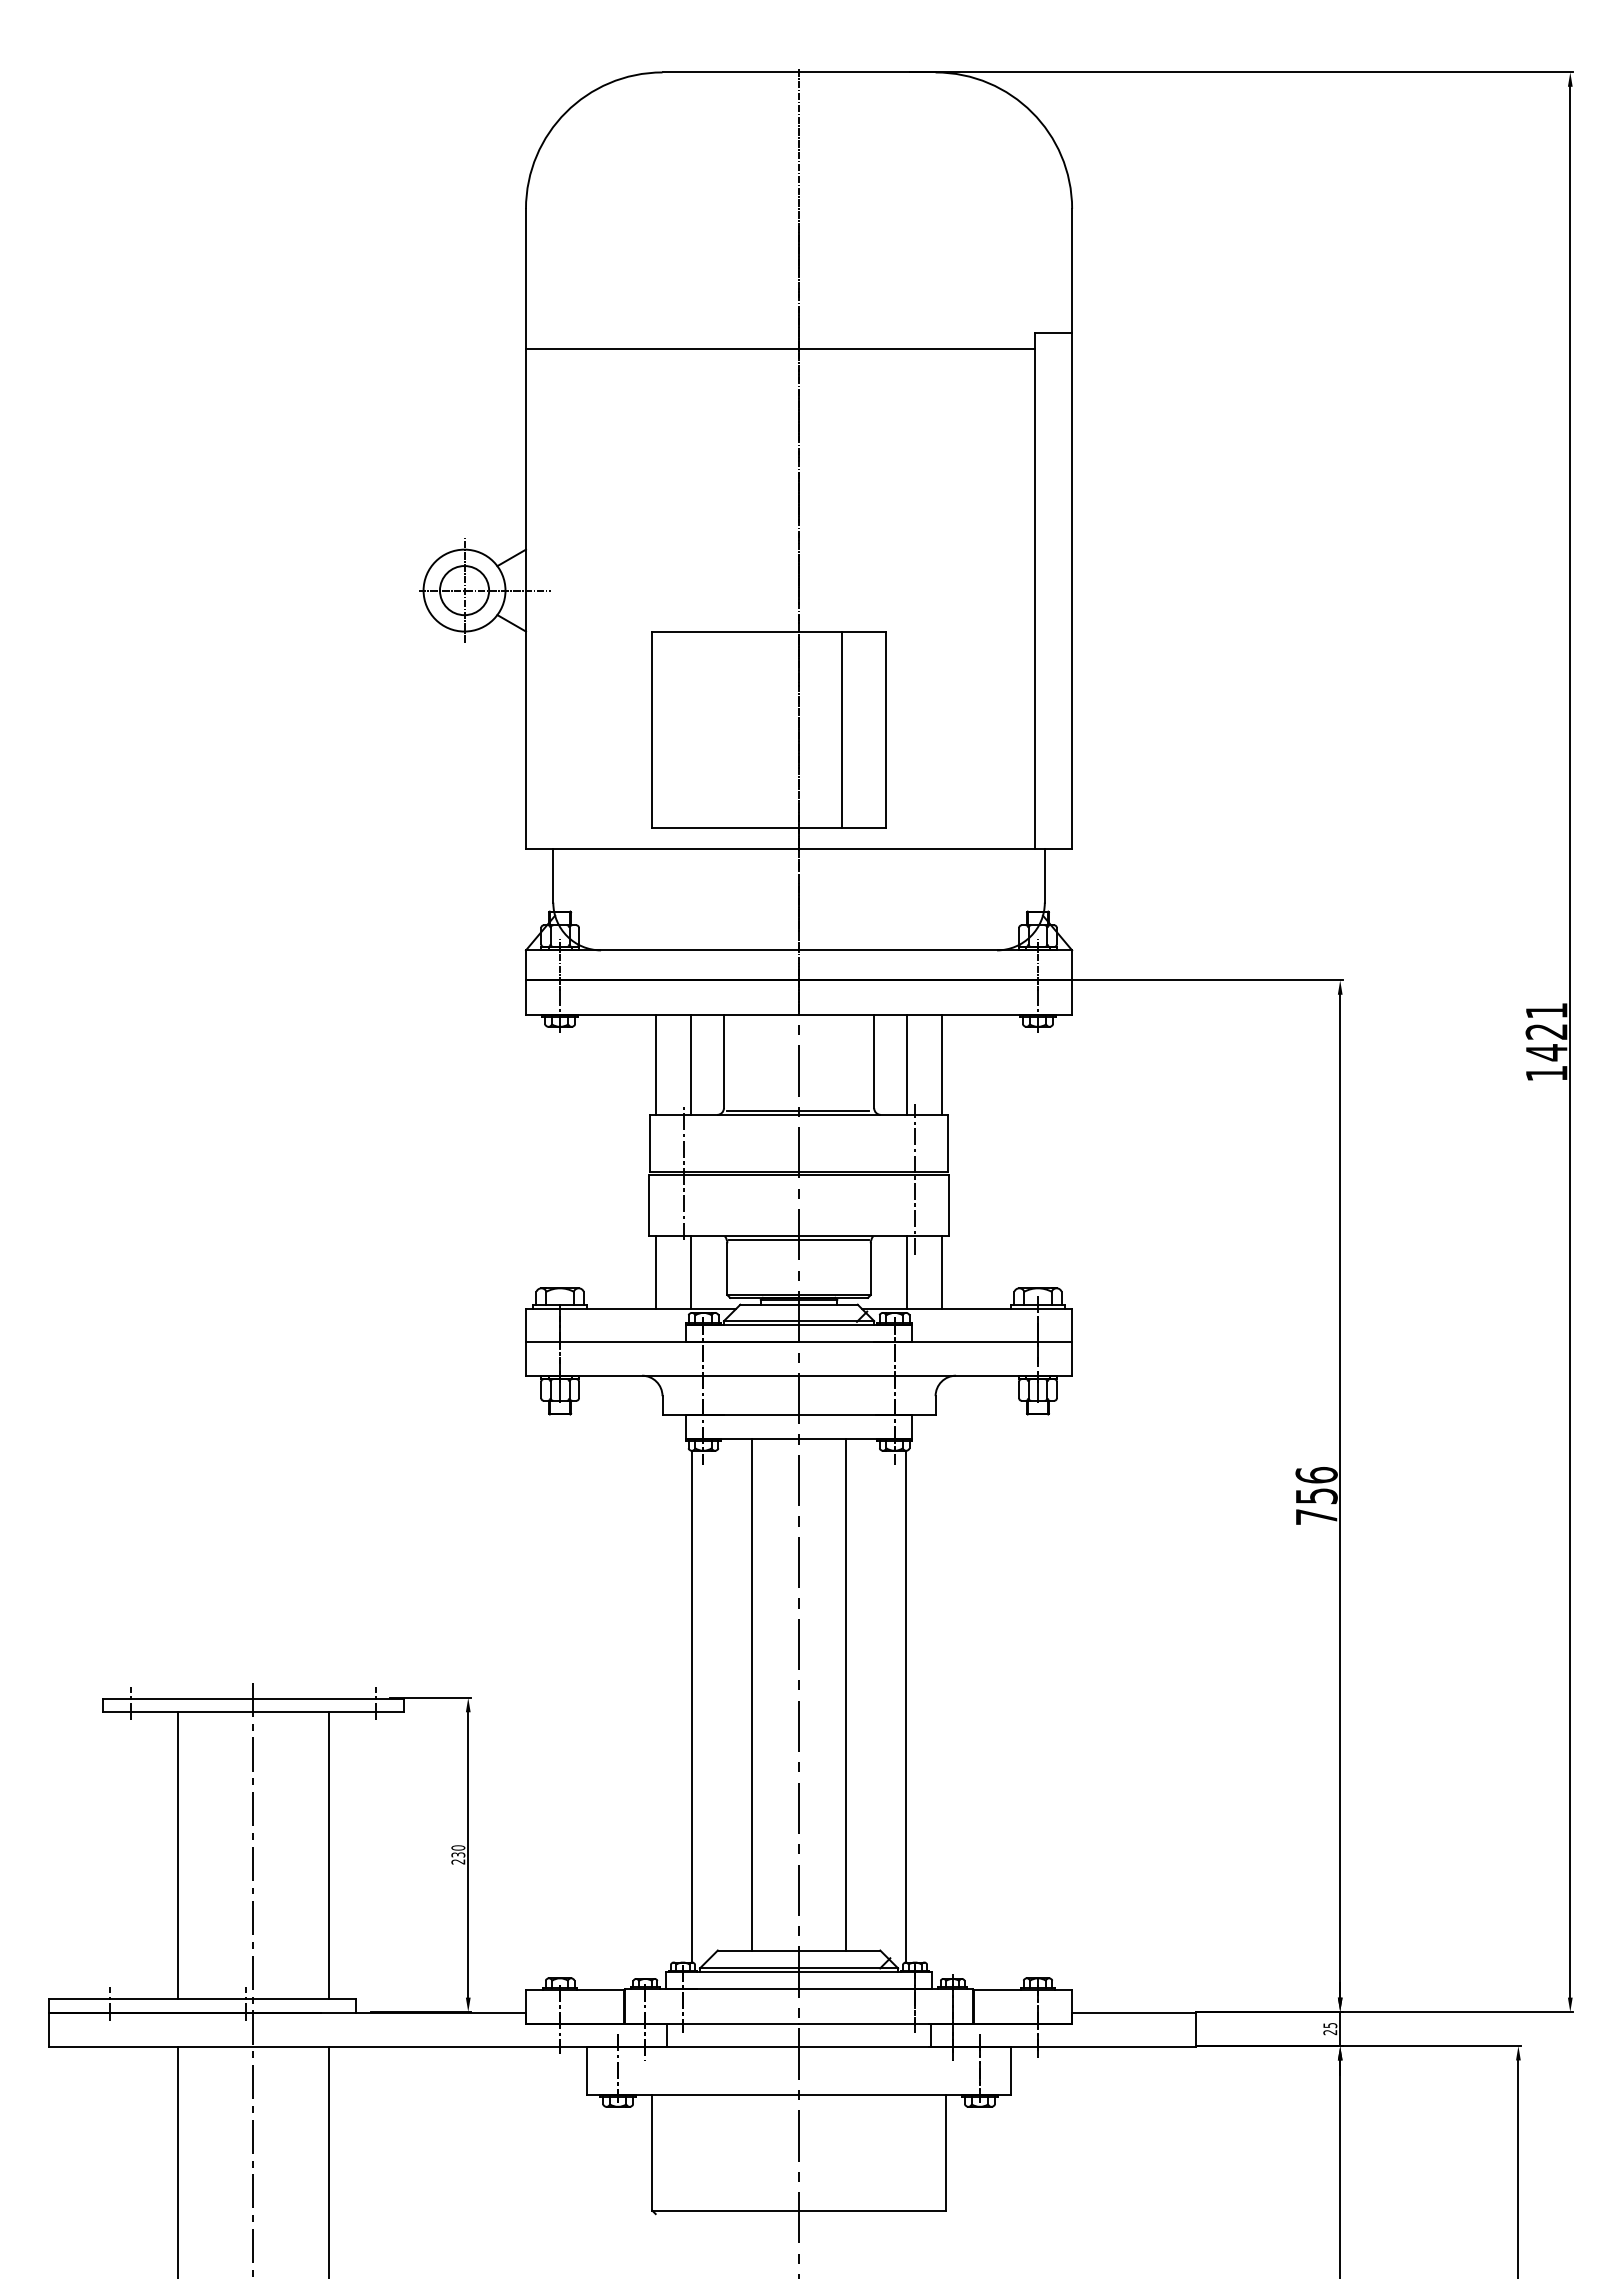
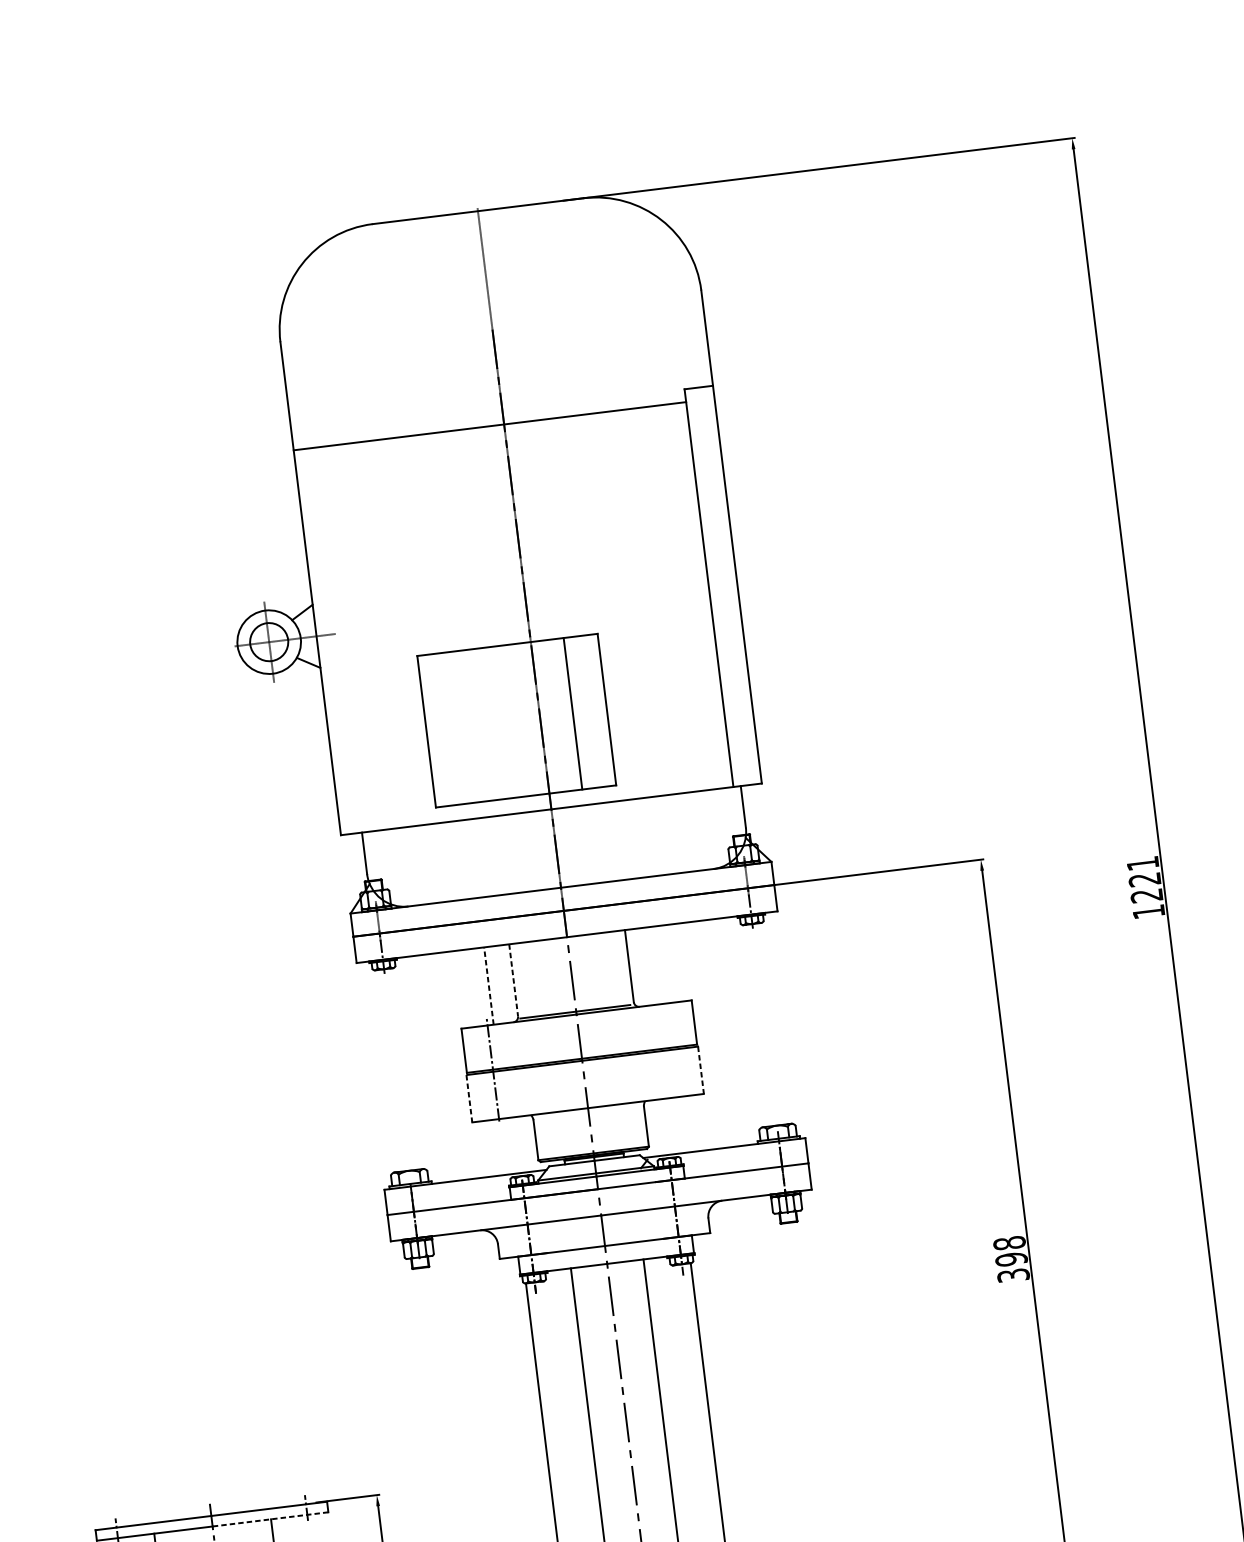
text: (1546, 1052) -> (1146, 895), 1421 -> 1221
line: (723, 1061) -> (513, 980), solid -> dashed
line: (656, 1064) -> (461, 989), removed
line: (691, 1064) -> (488, 985), solid -> dashed
line: (906, 1064) -> (654, 965), removed
line: (942, 1064) -> (682, 962), removed
line: (914, 1179) -> (671, 1053), removed
line: (648, 1205) -> (469, 1098), solid -> dashed
line: (949, 1205) -> (701, 1070), solid -> dashed
line: (798, 1239) -> (587, 1110), removed
line: (656, 1272) -> (481, 1149), removed
line: (691, 1272) -> (508, 1146), removed
line: (906, 1272) -> (674, 1125), removed
line: (942, 1272) -> (702, 1122), removed
text: (1316, 1495) -> (1011, 1258), 756 -> 398
line: (328, 1712) -> (270, 1519), solid -> dashed

